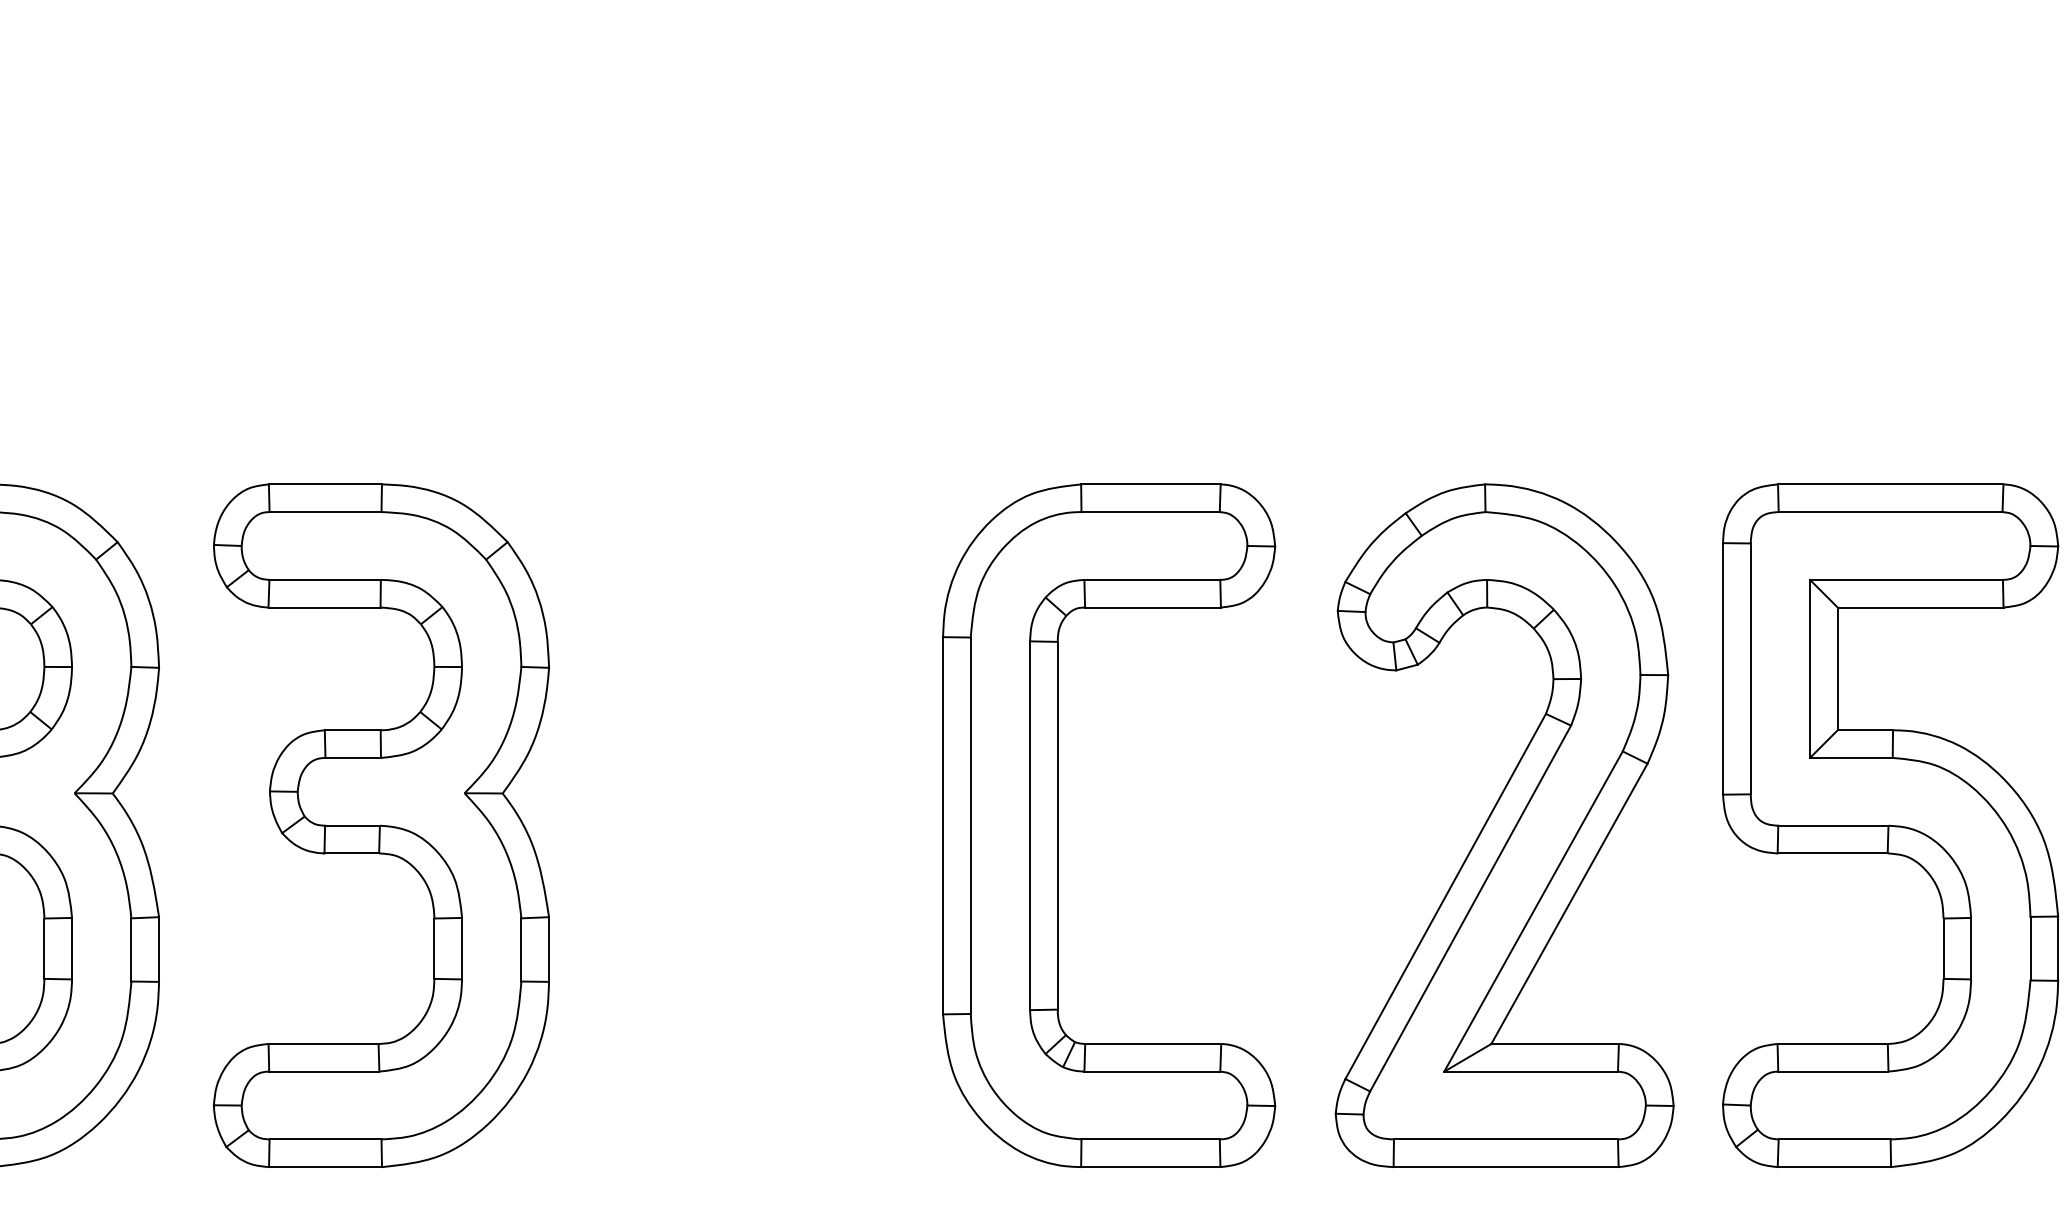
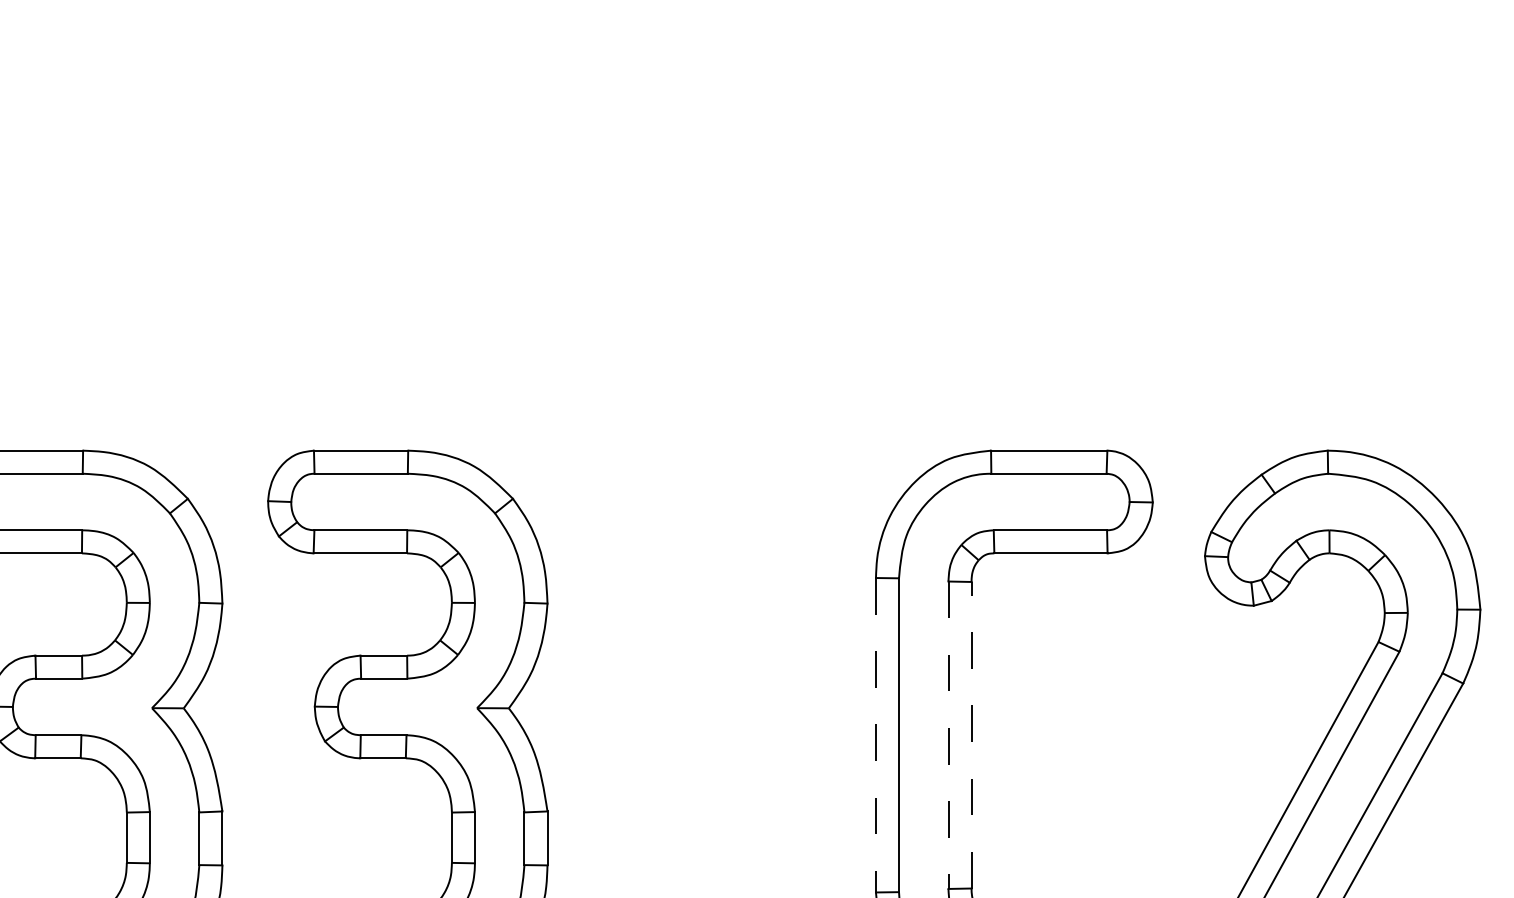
line: (943, 825) -> (876, 735), solid -> dashed
line: (1057, 825) -> (971, 735), solid -> dashed
line: (1030, 826) -> (948, 735), solid -> dashed

